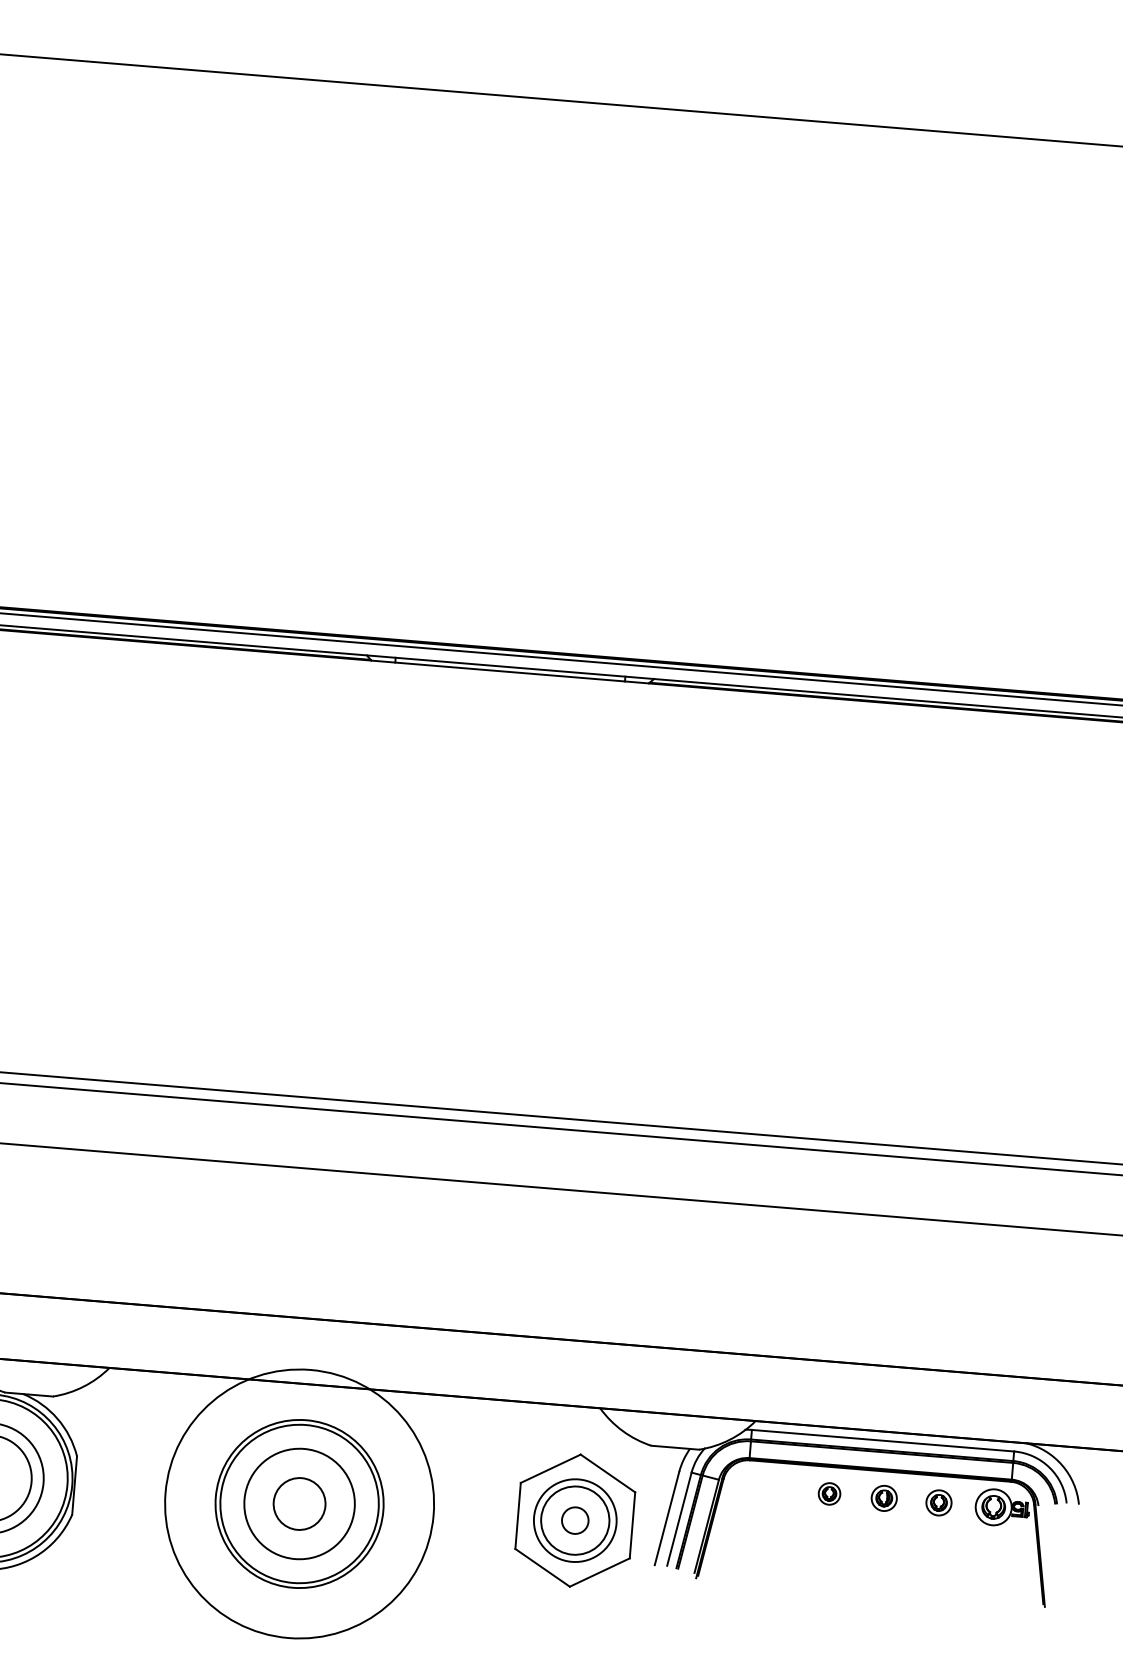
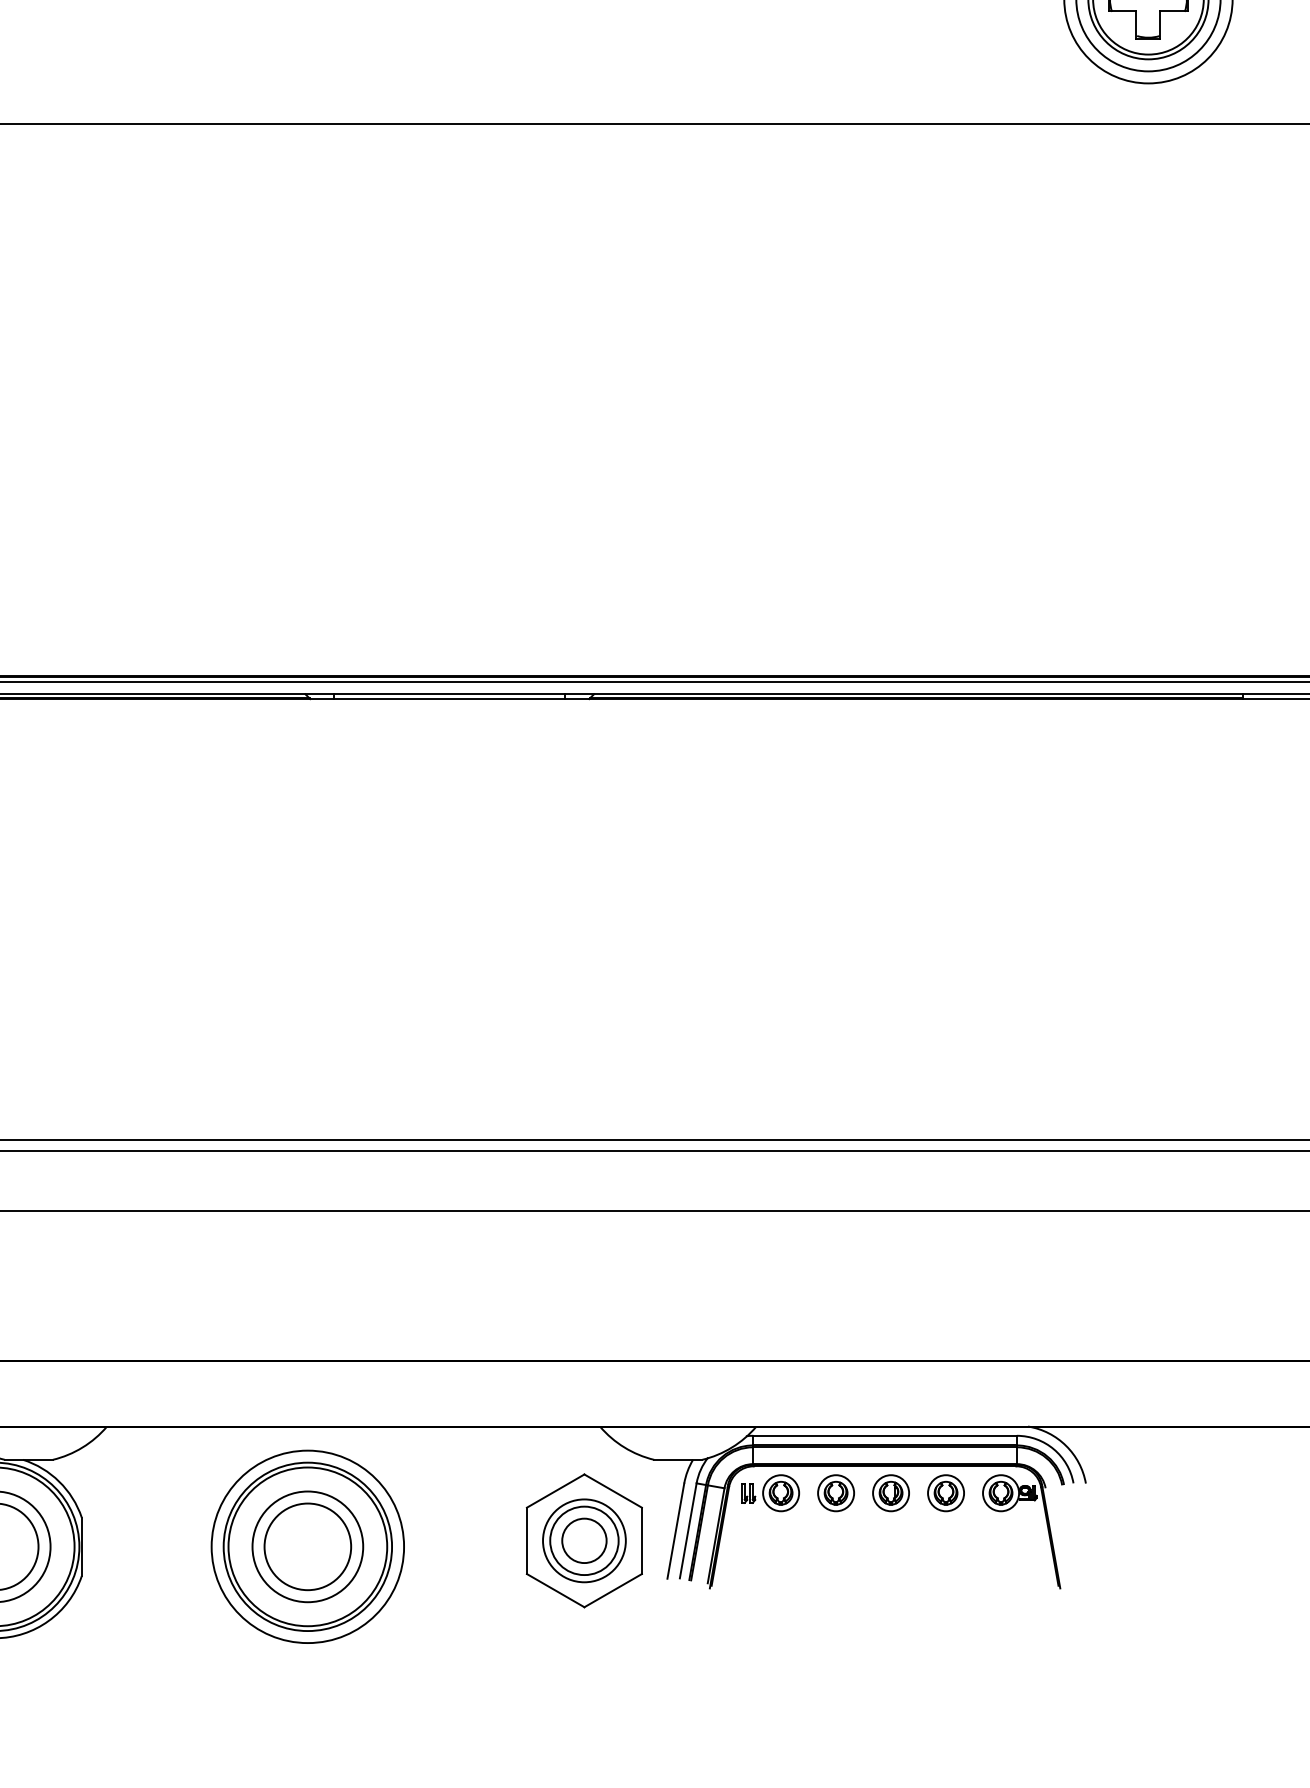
part: (764, 1488) -> (770, 1493), added
part: (828, 1494) -> (835, 1493), size x1.67
part: (883, 1498) -> (890, 1493), size x1.43
circle: (299, 1503) -> (307, 1546), size x0.71
circle: (299, 1503) -> (307, 1546), size x1.67
part: (938, 1503) -> (945, 1493), size x1.43
circle: (575, 1520) -> (584, 1540), size x1.67

